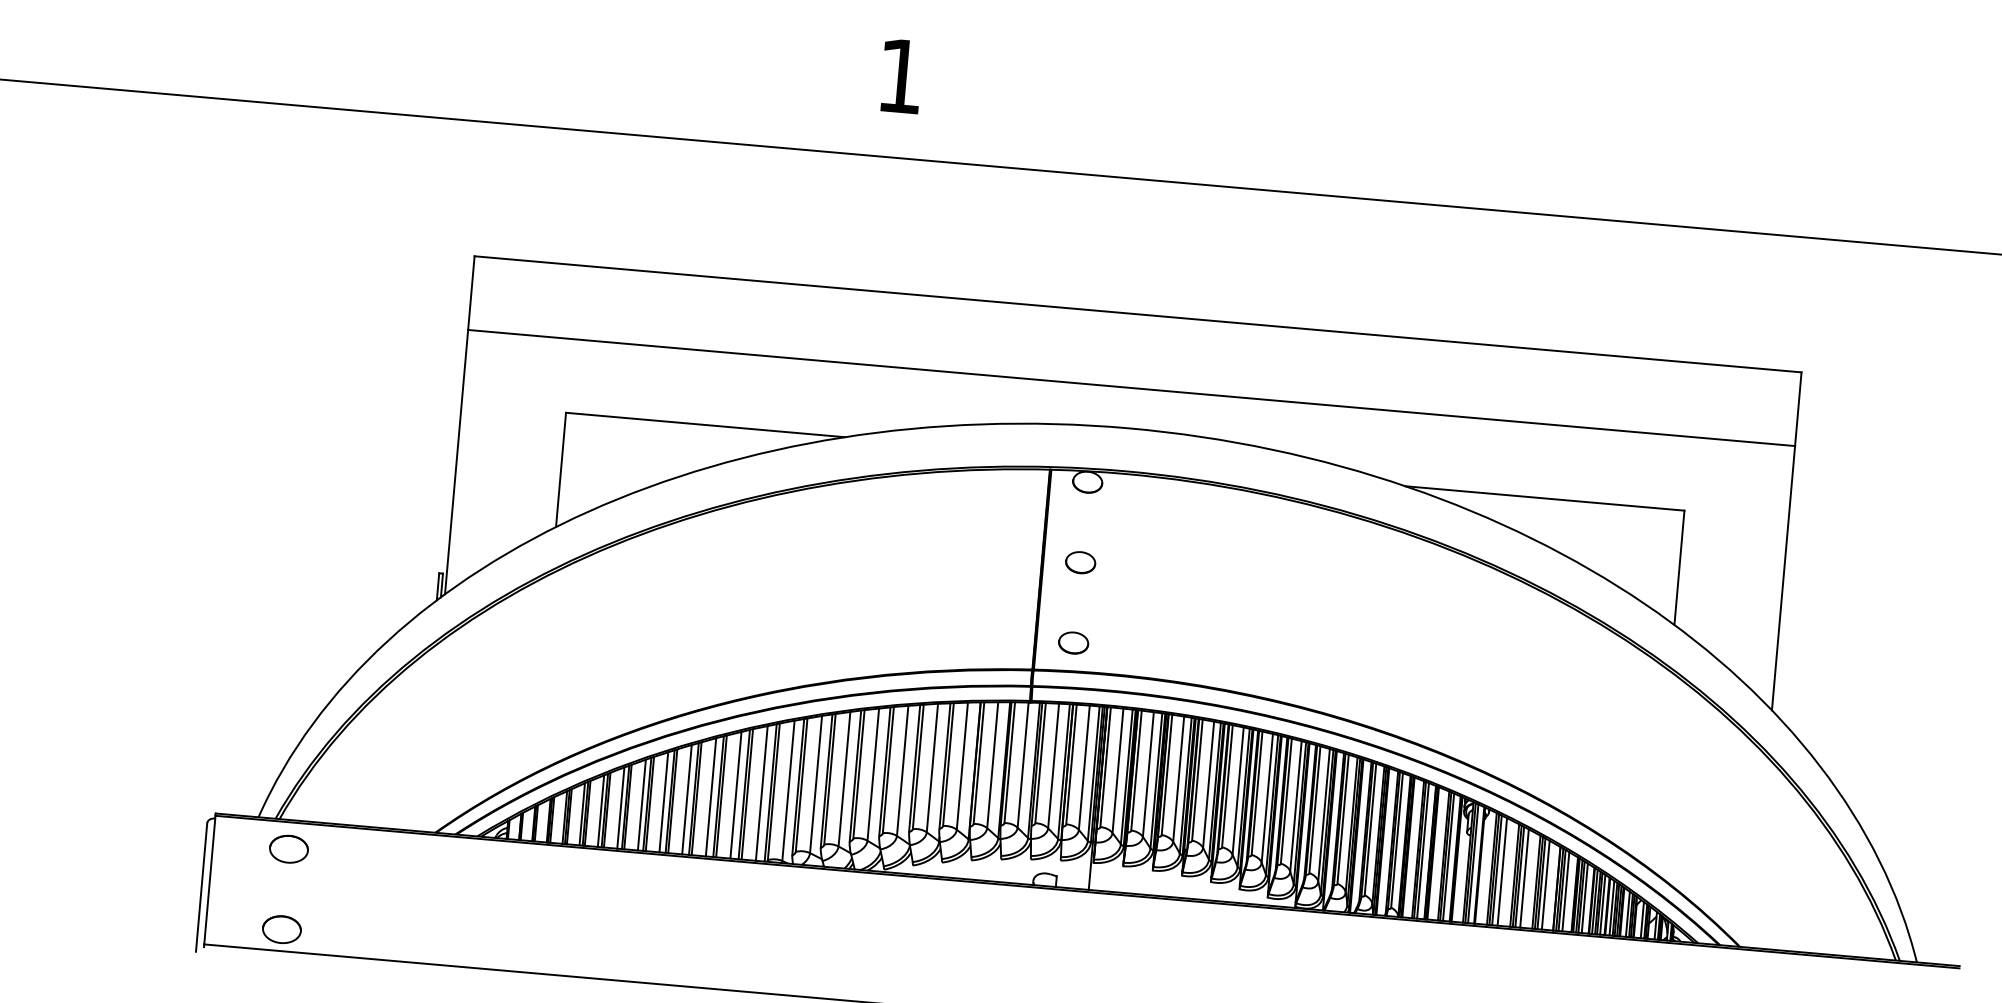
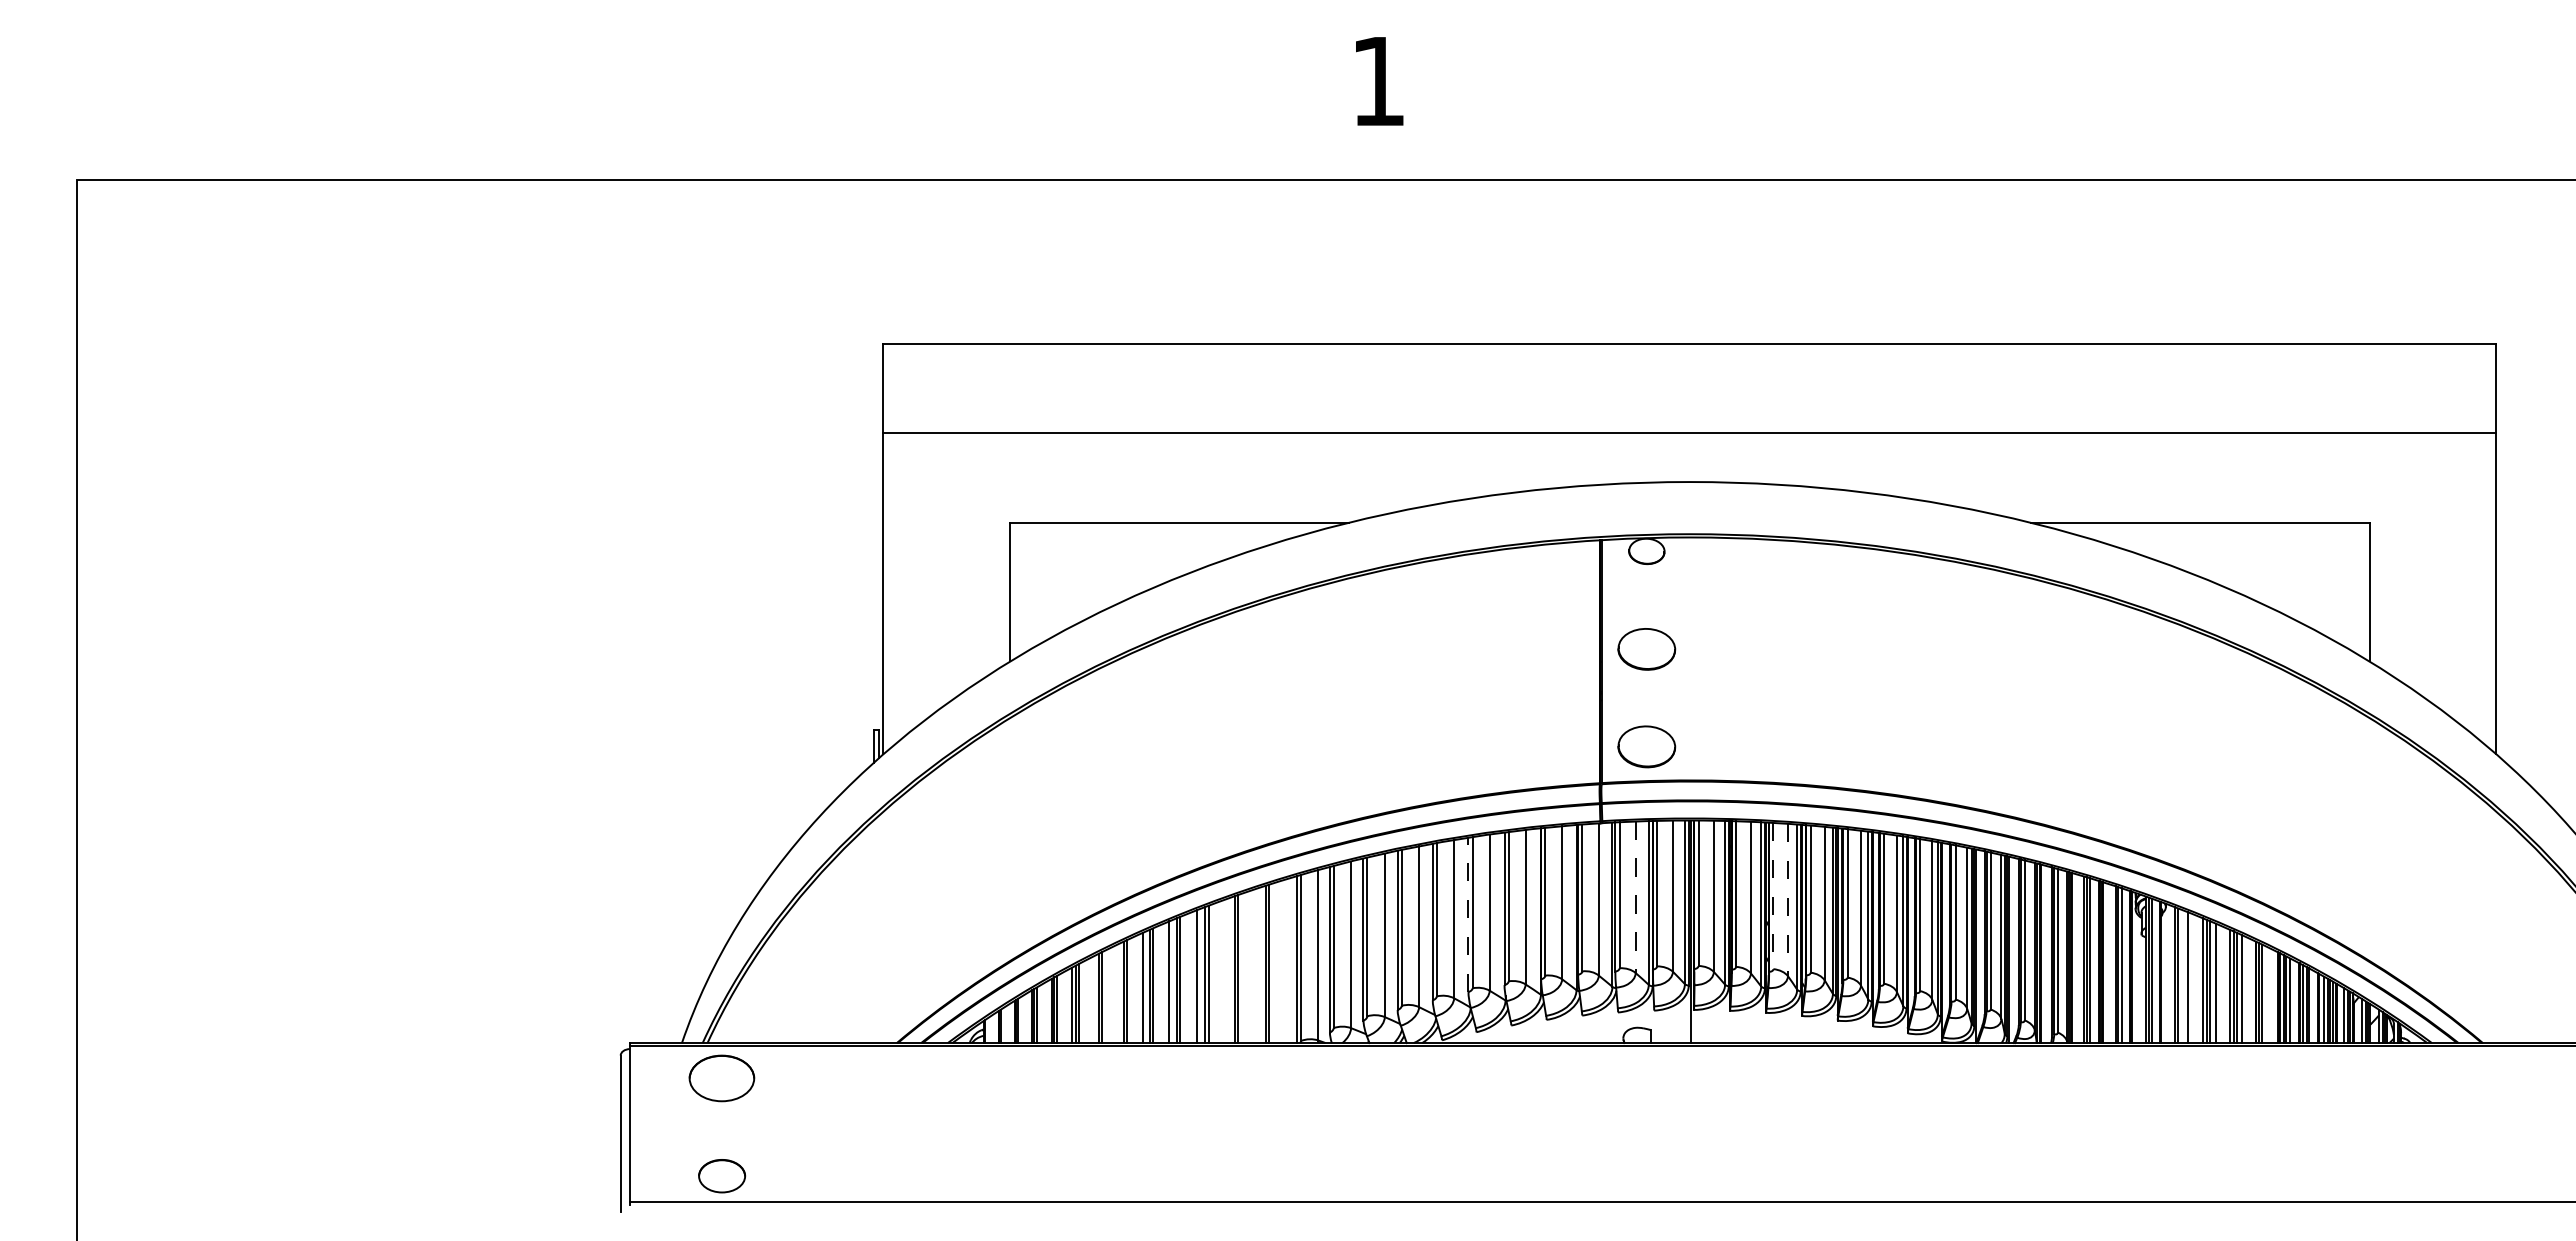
part: (1080, 562) -> (1646, 648), size x1.6
part: (1073, 642) -> (1646, 746), size x1.6
line: (1053, 766) -> (1635, 897), solid -> dashed
line: (914, 768) -> (1468, 914), solid -> dashed
line: (1167, 775) -> (1773, 896), solid -> dashed
line: (1178, 779) -> (1787, 900), solid -> dashed
line: (761, 793) -> (1286, 961), removed
line: (735, 795) -> (1255, 966), removed
line: (710, 797) -> (1225, 971), removed
line: (621, 807) -> (1118, 993), removed
line: (601, 811) -> (1094, 999), removed
part: (289, 849) -> (722, 1078), size x1.4
line: (1496, 870) -> (2181, 976), removed
line: (1565, 891) -> (2266, 994), removed
line: (1602, 904) -> (2312, 1006), removed

